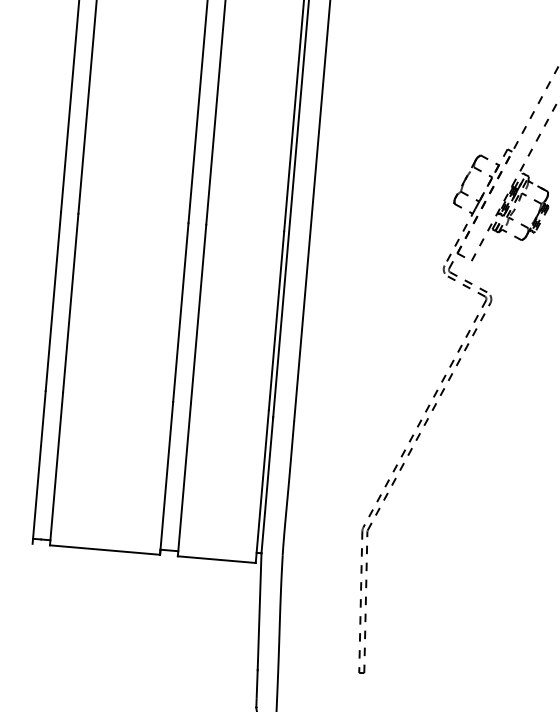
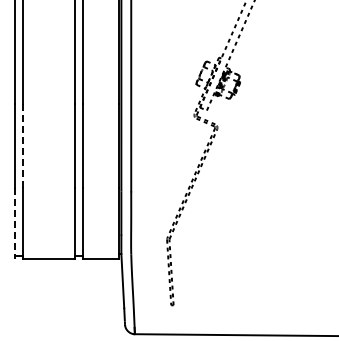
line: (71, 302) -> (23, 145), solid -> dashed
line: (39, 468) -> (15, 223), solid -> dashed

